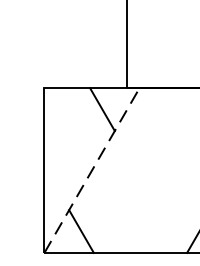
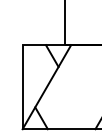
line: (91, 171) -> (46, 87), dashed -> solid

